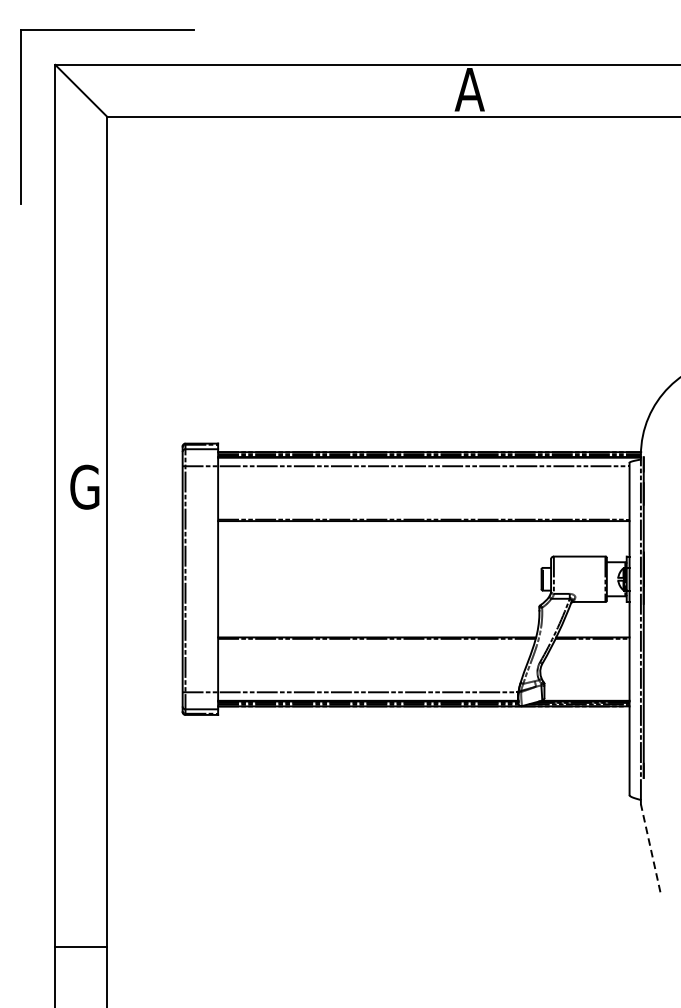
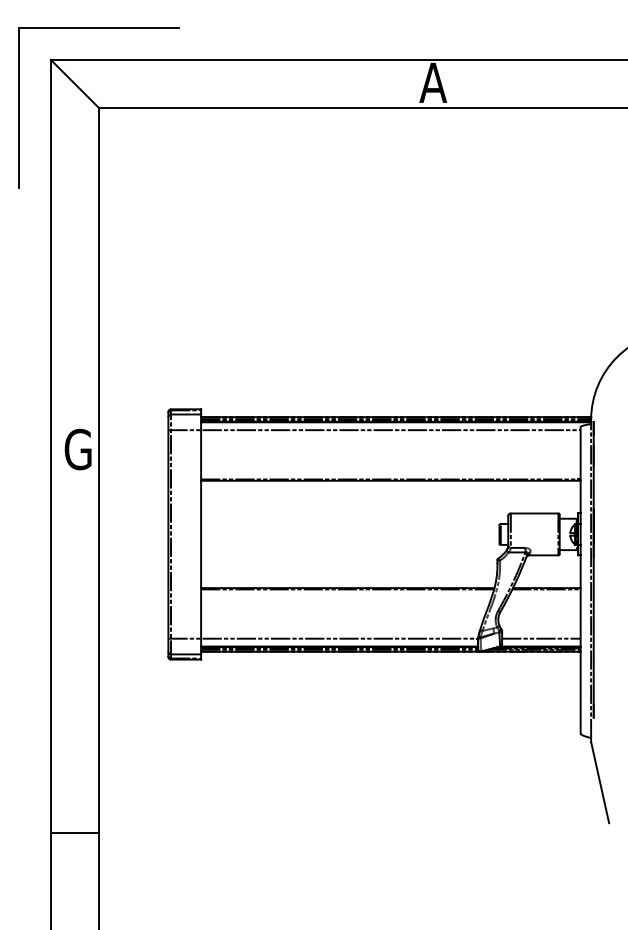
line: (587, 692) -> (541, 638), added
line: (651, 848) -> (600, 782), dashed -> solid
line: (80, 946) -> (74, 833), moved

